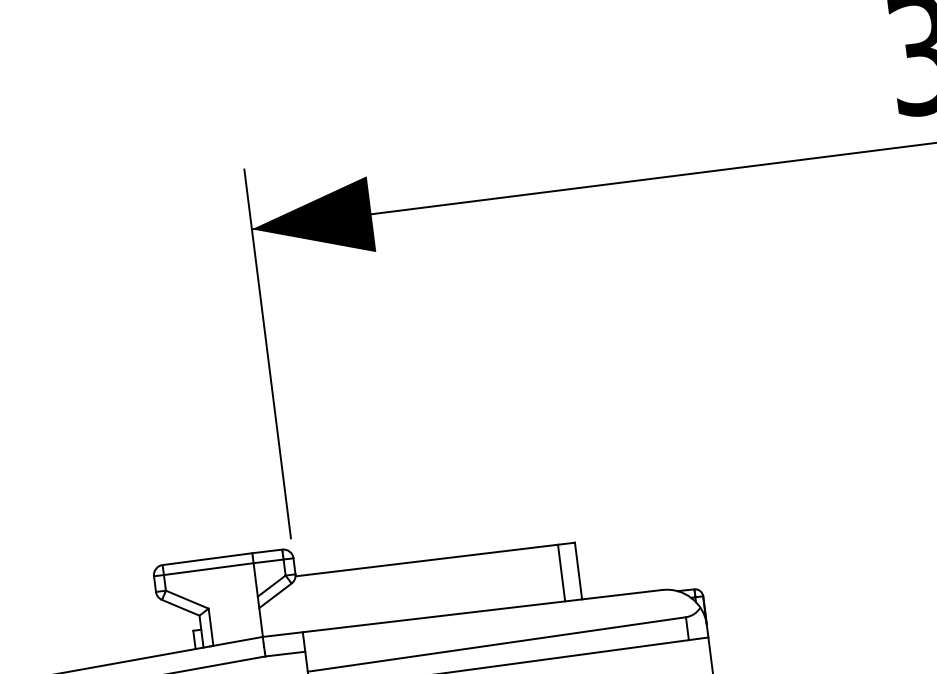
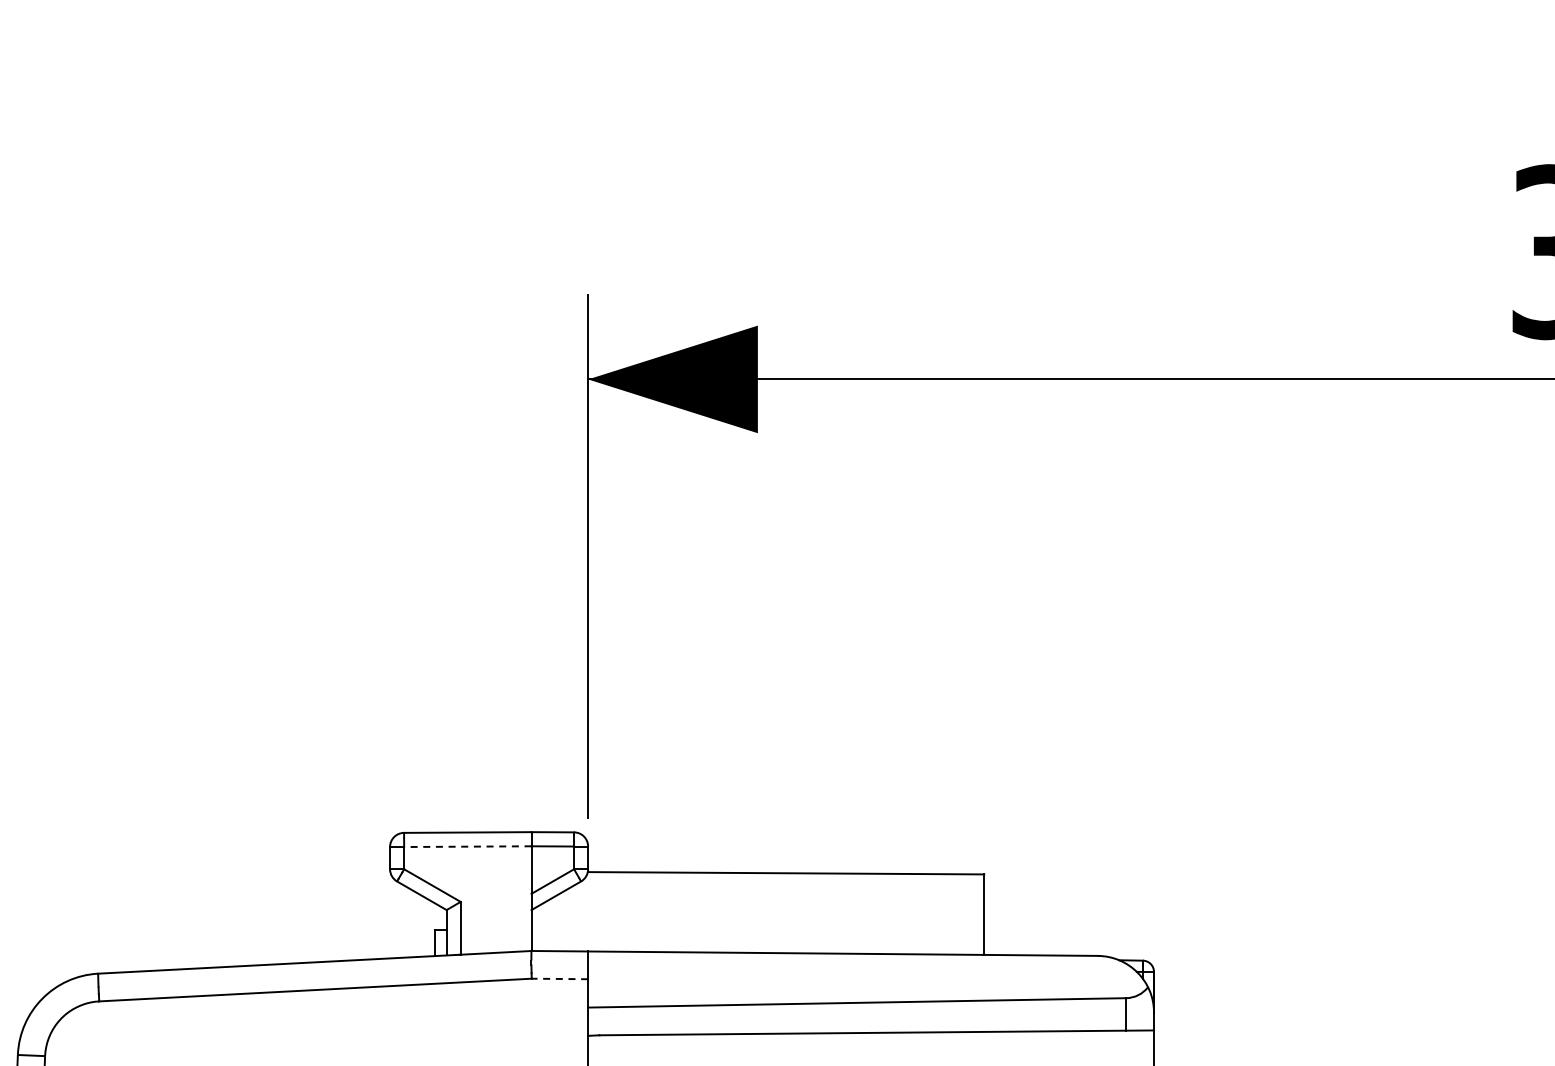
line: (208, 569) -> (467, 846), solid -> dashed
line: (561, 573) -> (960, 914), removed
line: (285, 653) -> (559, 978), solid -> dashed

